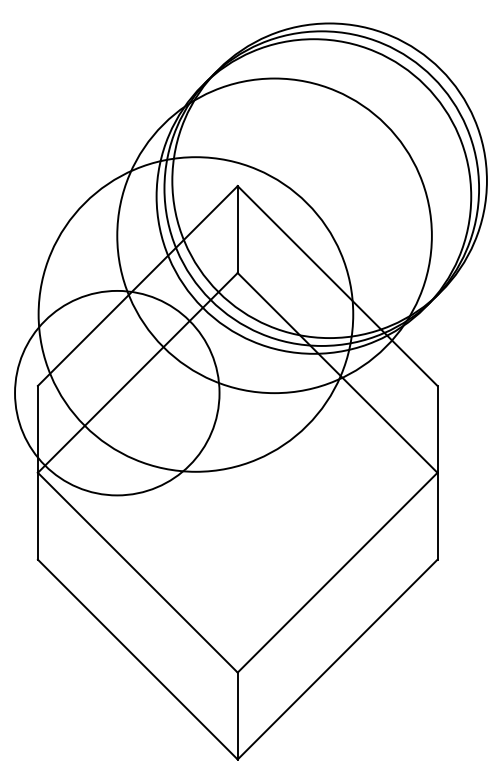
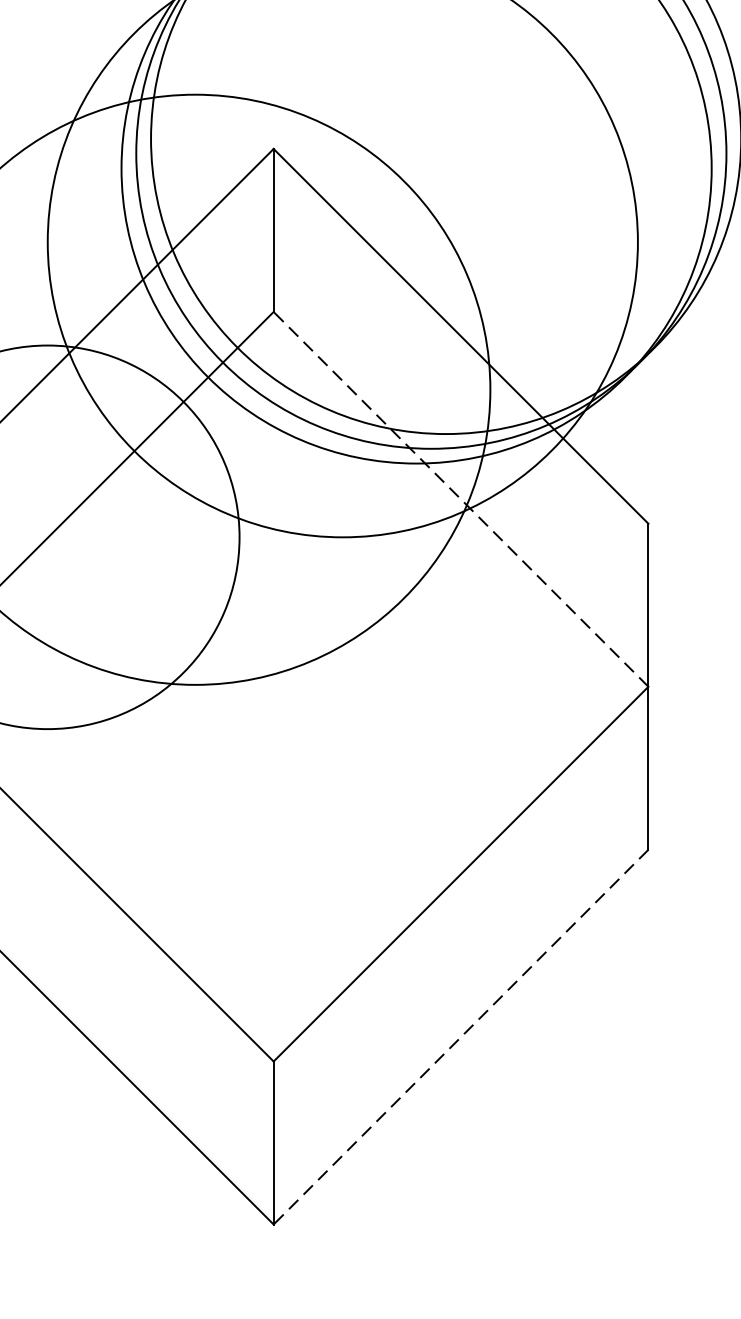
line: (337, 372) -> (460, 498), solid -> dashed
line: (337, 659) -> (460, 1036), solid -> dashed

